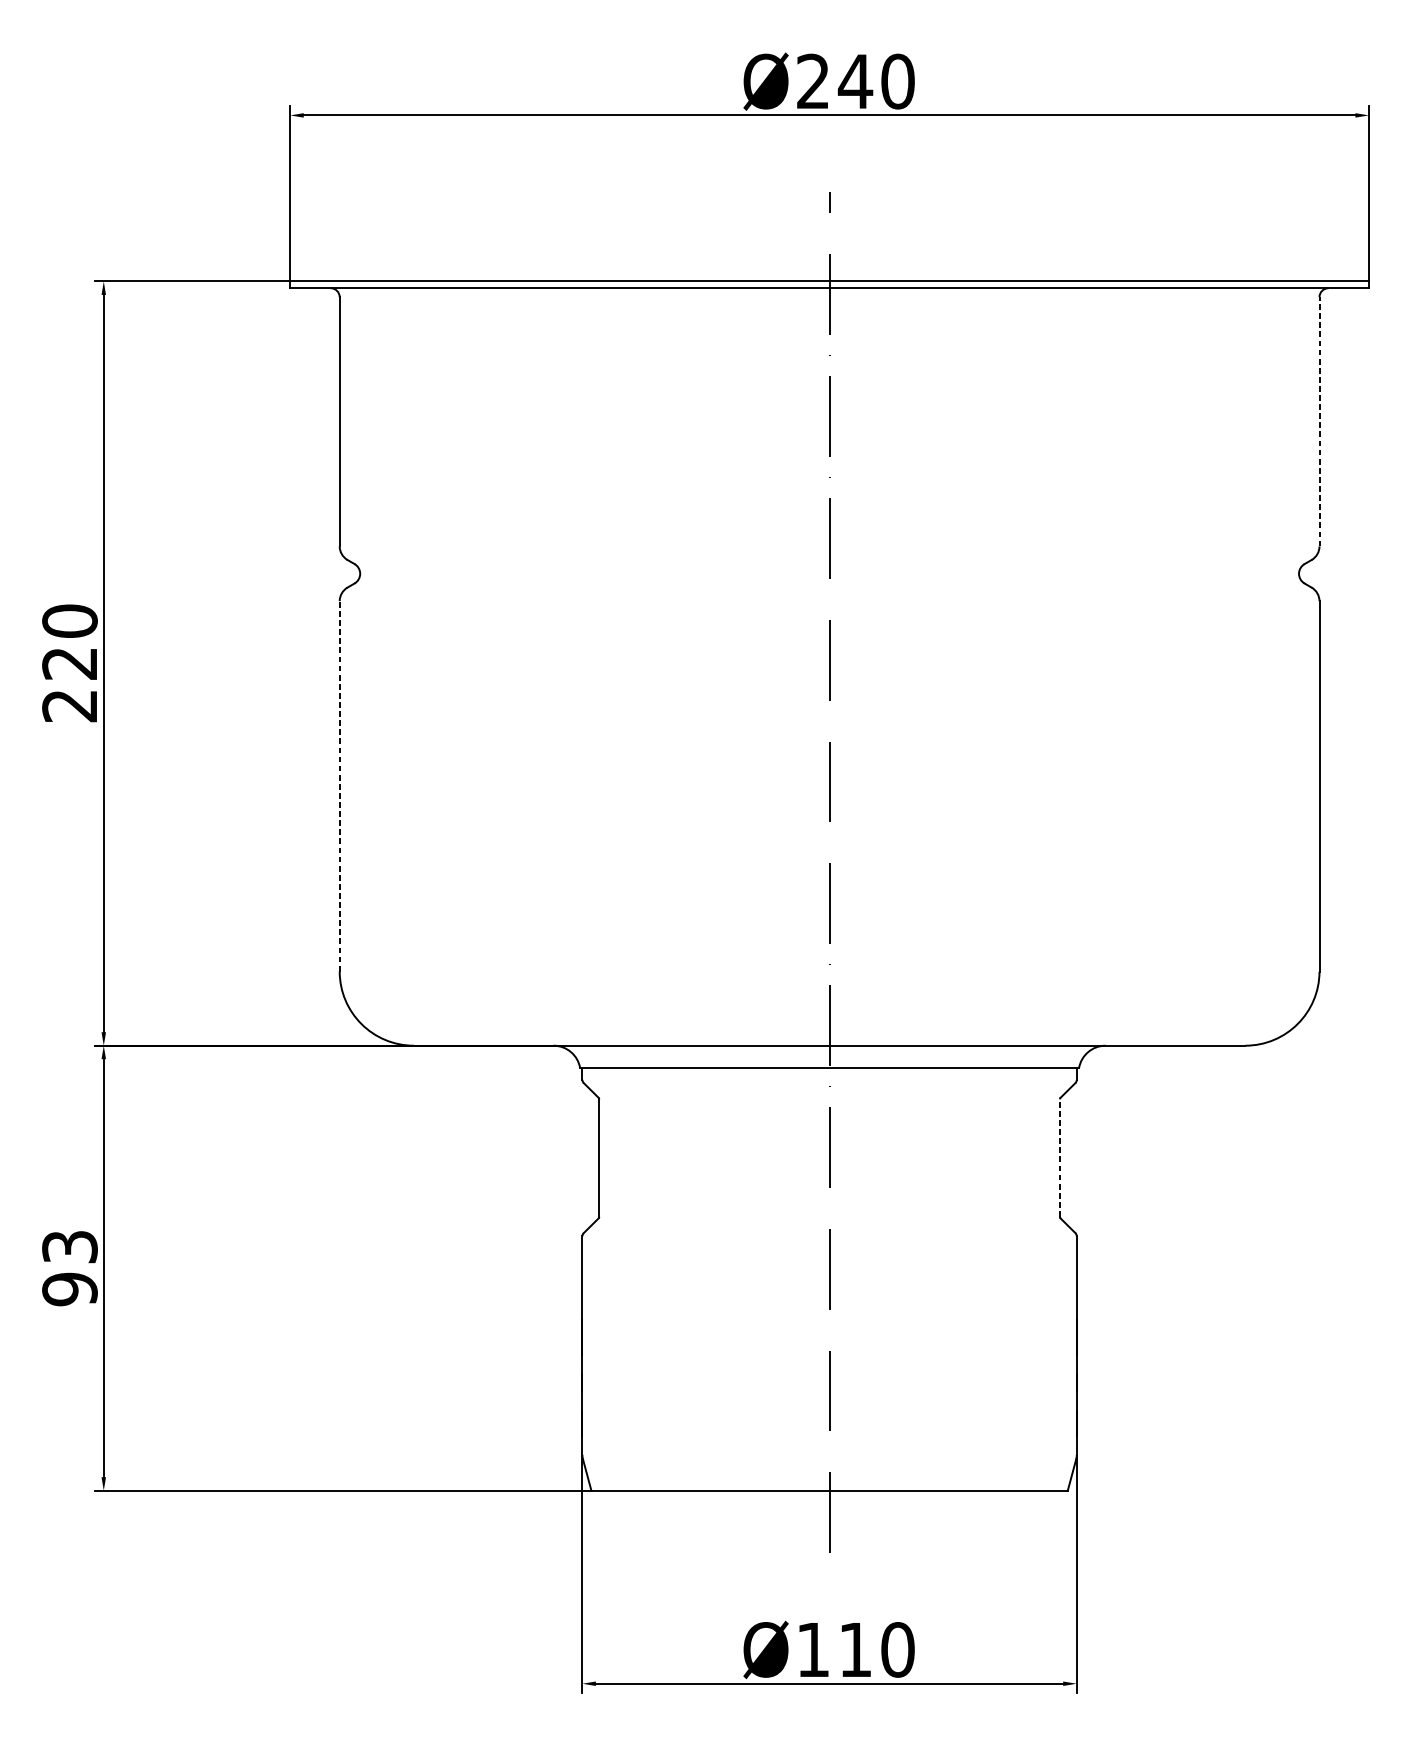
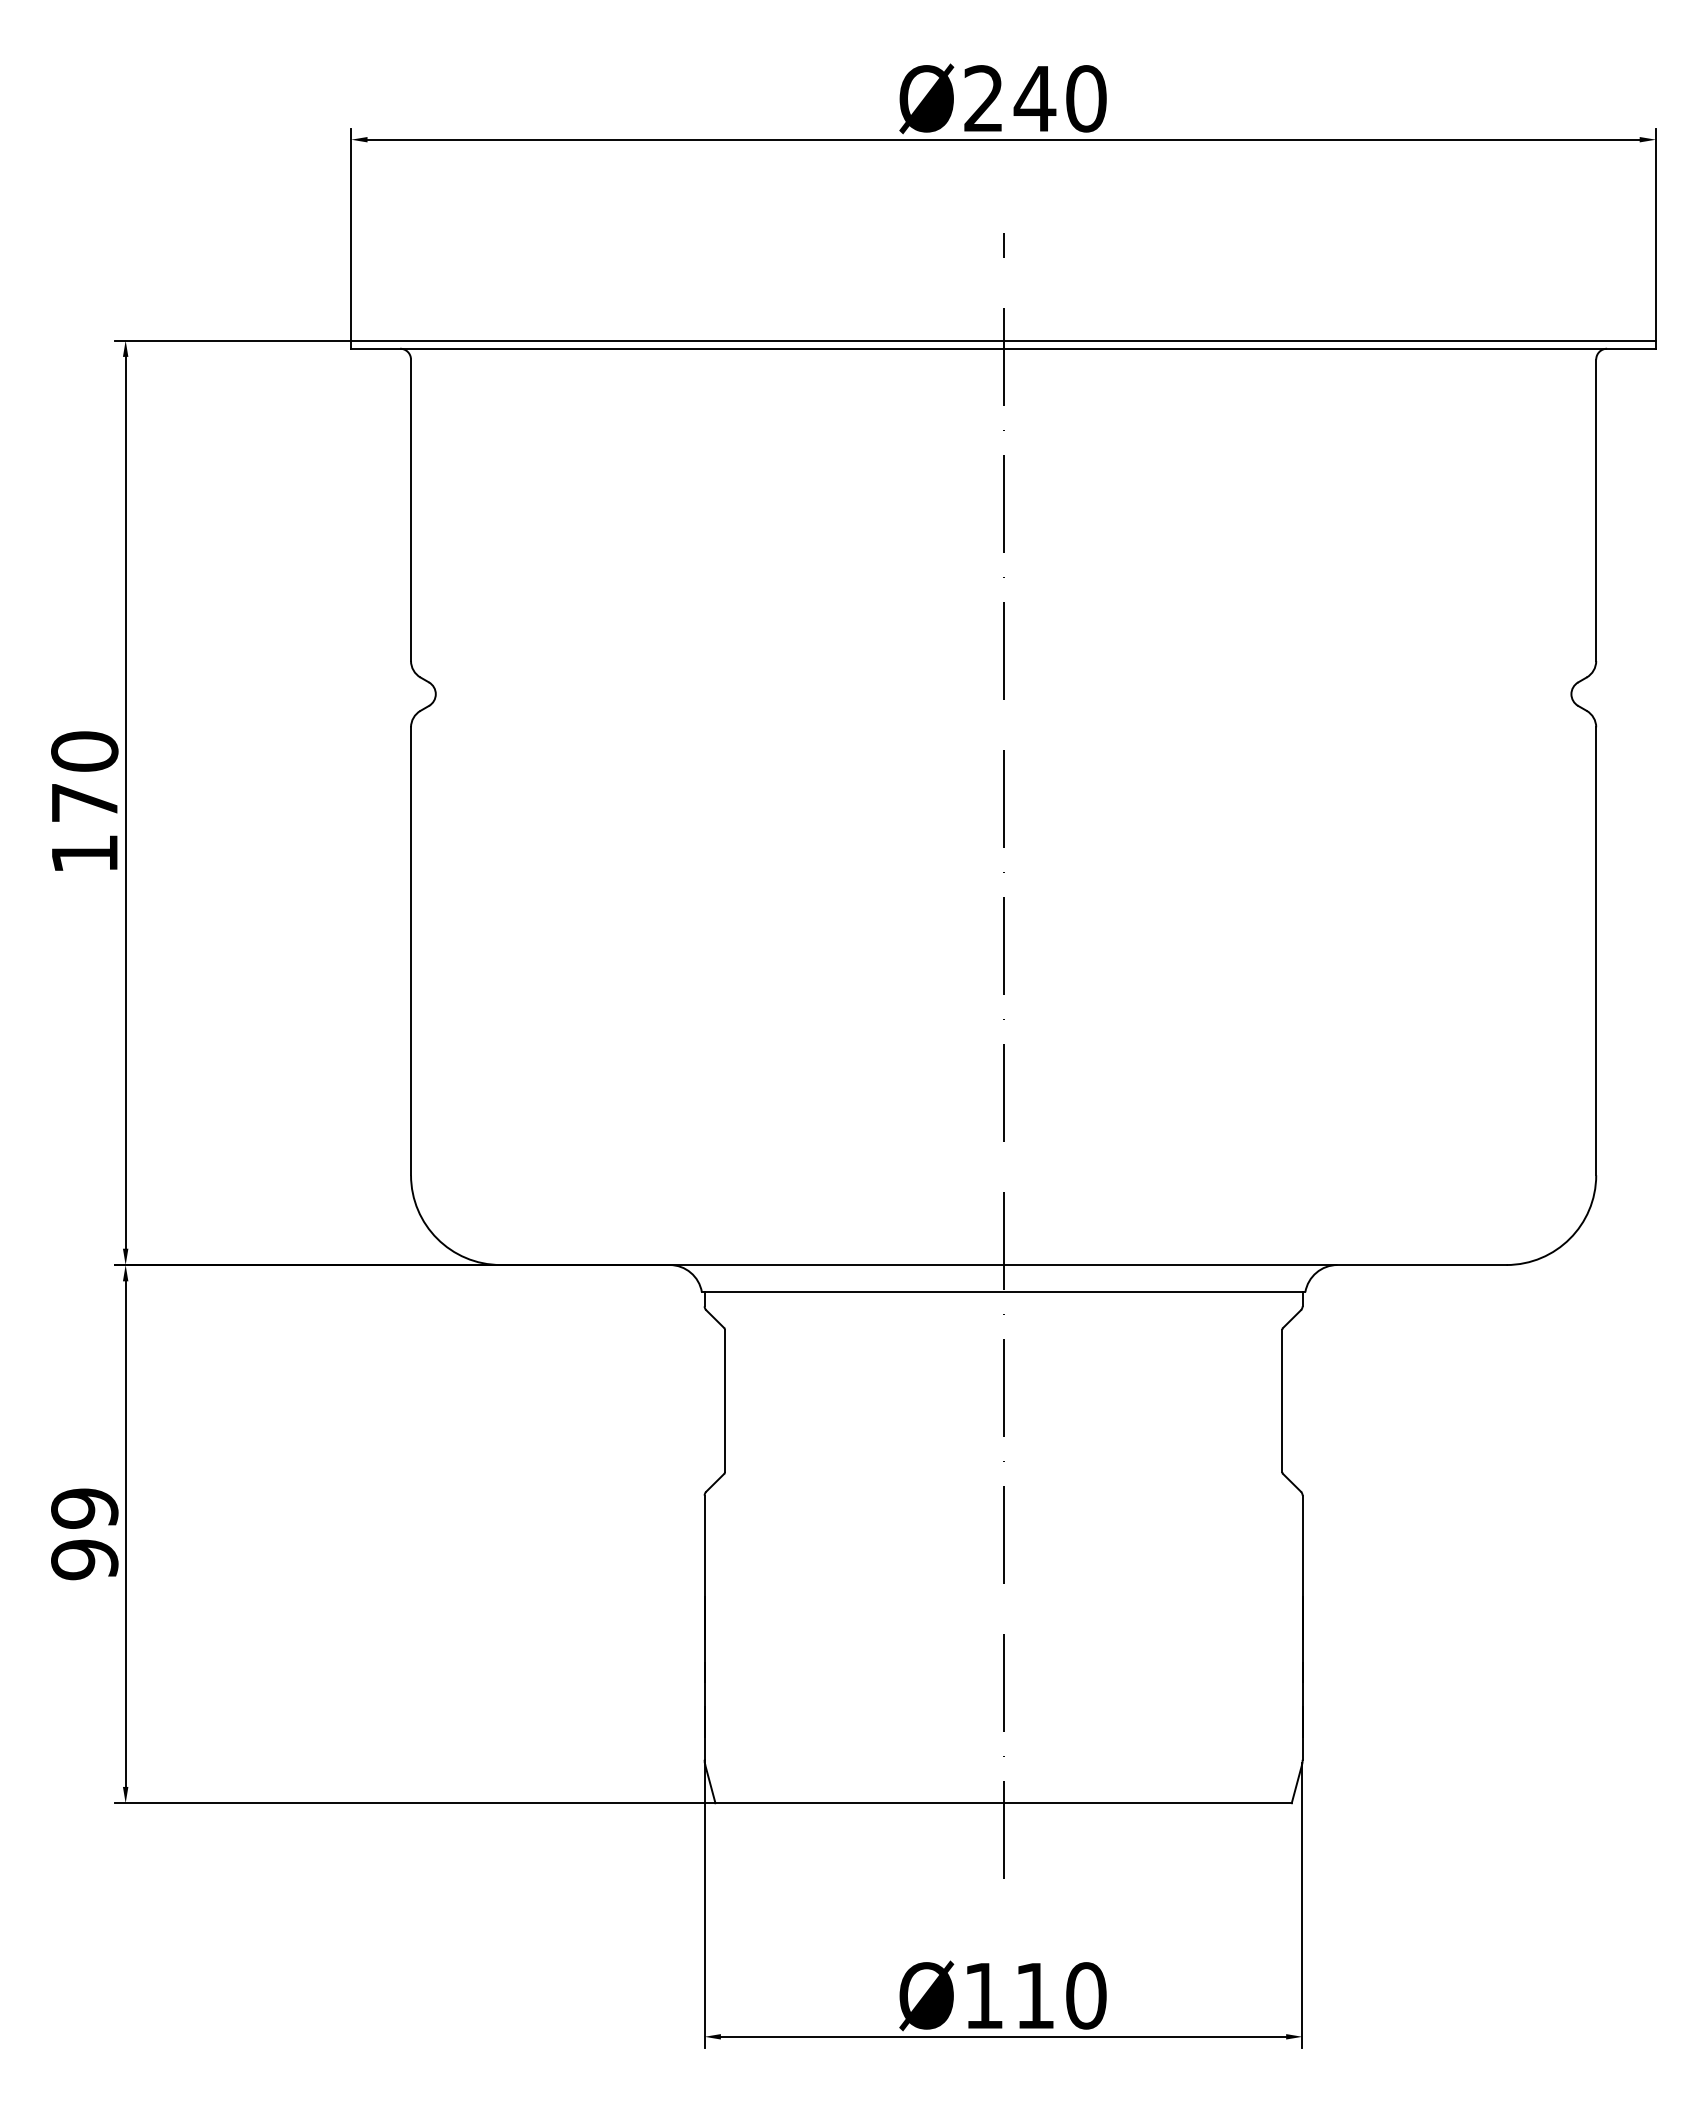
line: (1319, 421) -> (1596, 510), dashed -> solid
text: (69, 684) -> (84, 828), 220 -> 170
line: (340, 786) -> (411, 951), dashed -> solid
line: (1060, 1157) -> (1282, 1400), dashed -> solid
text: (69, 1246) -> (84, 1508), 93 -> 99

